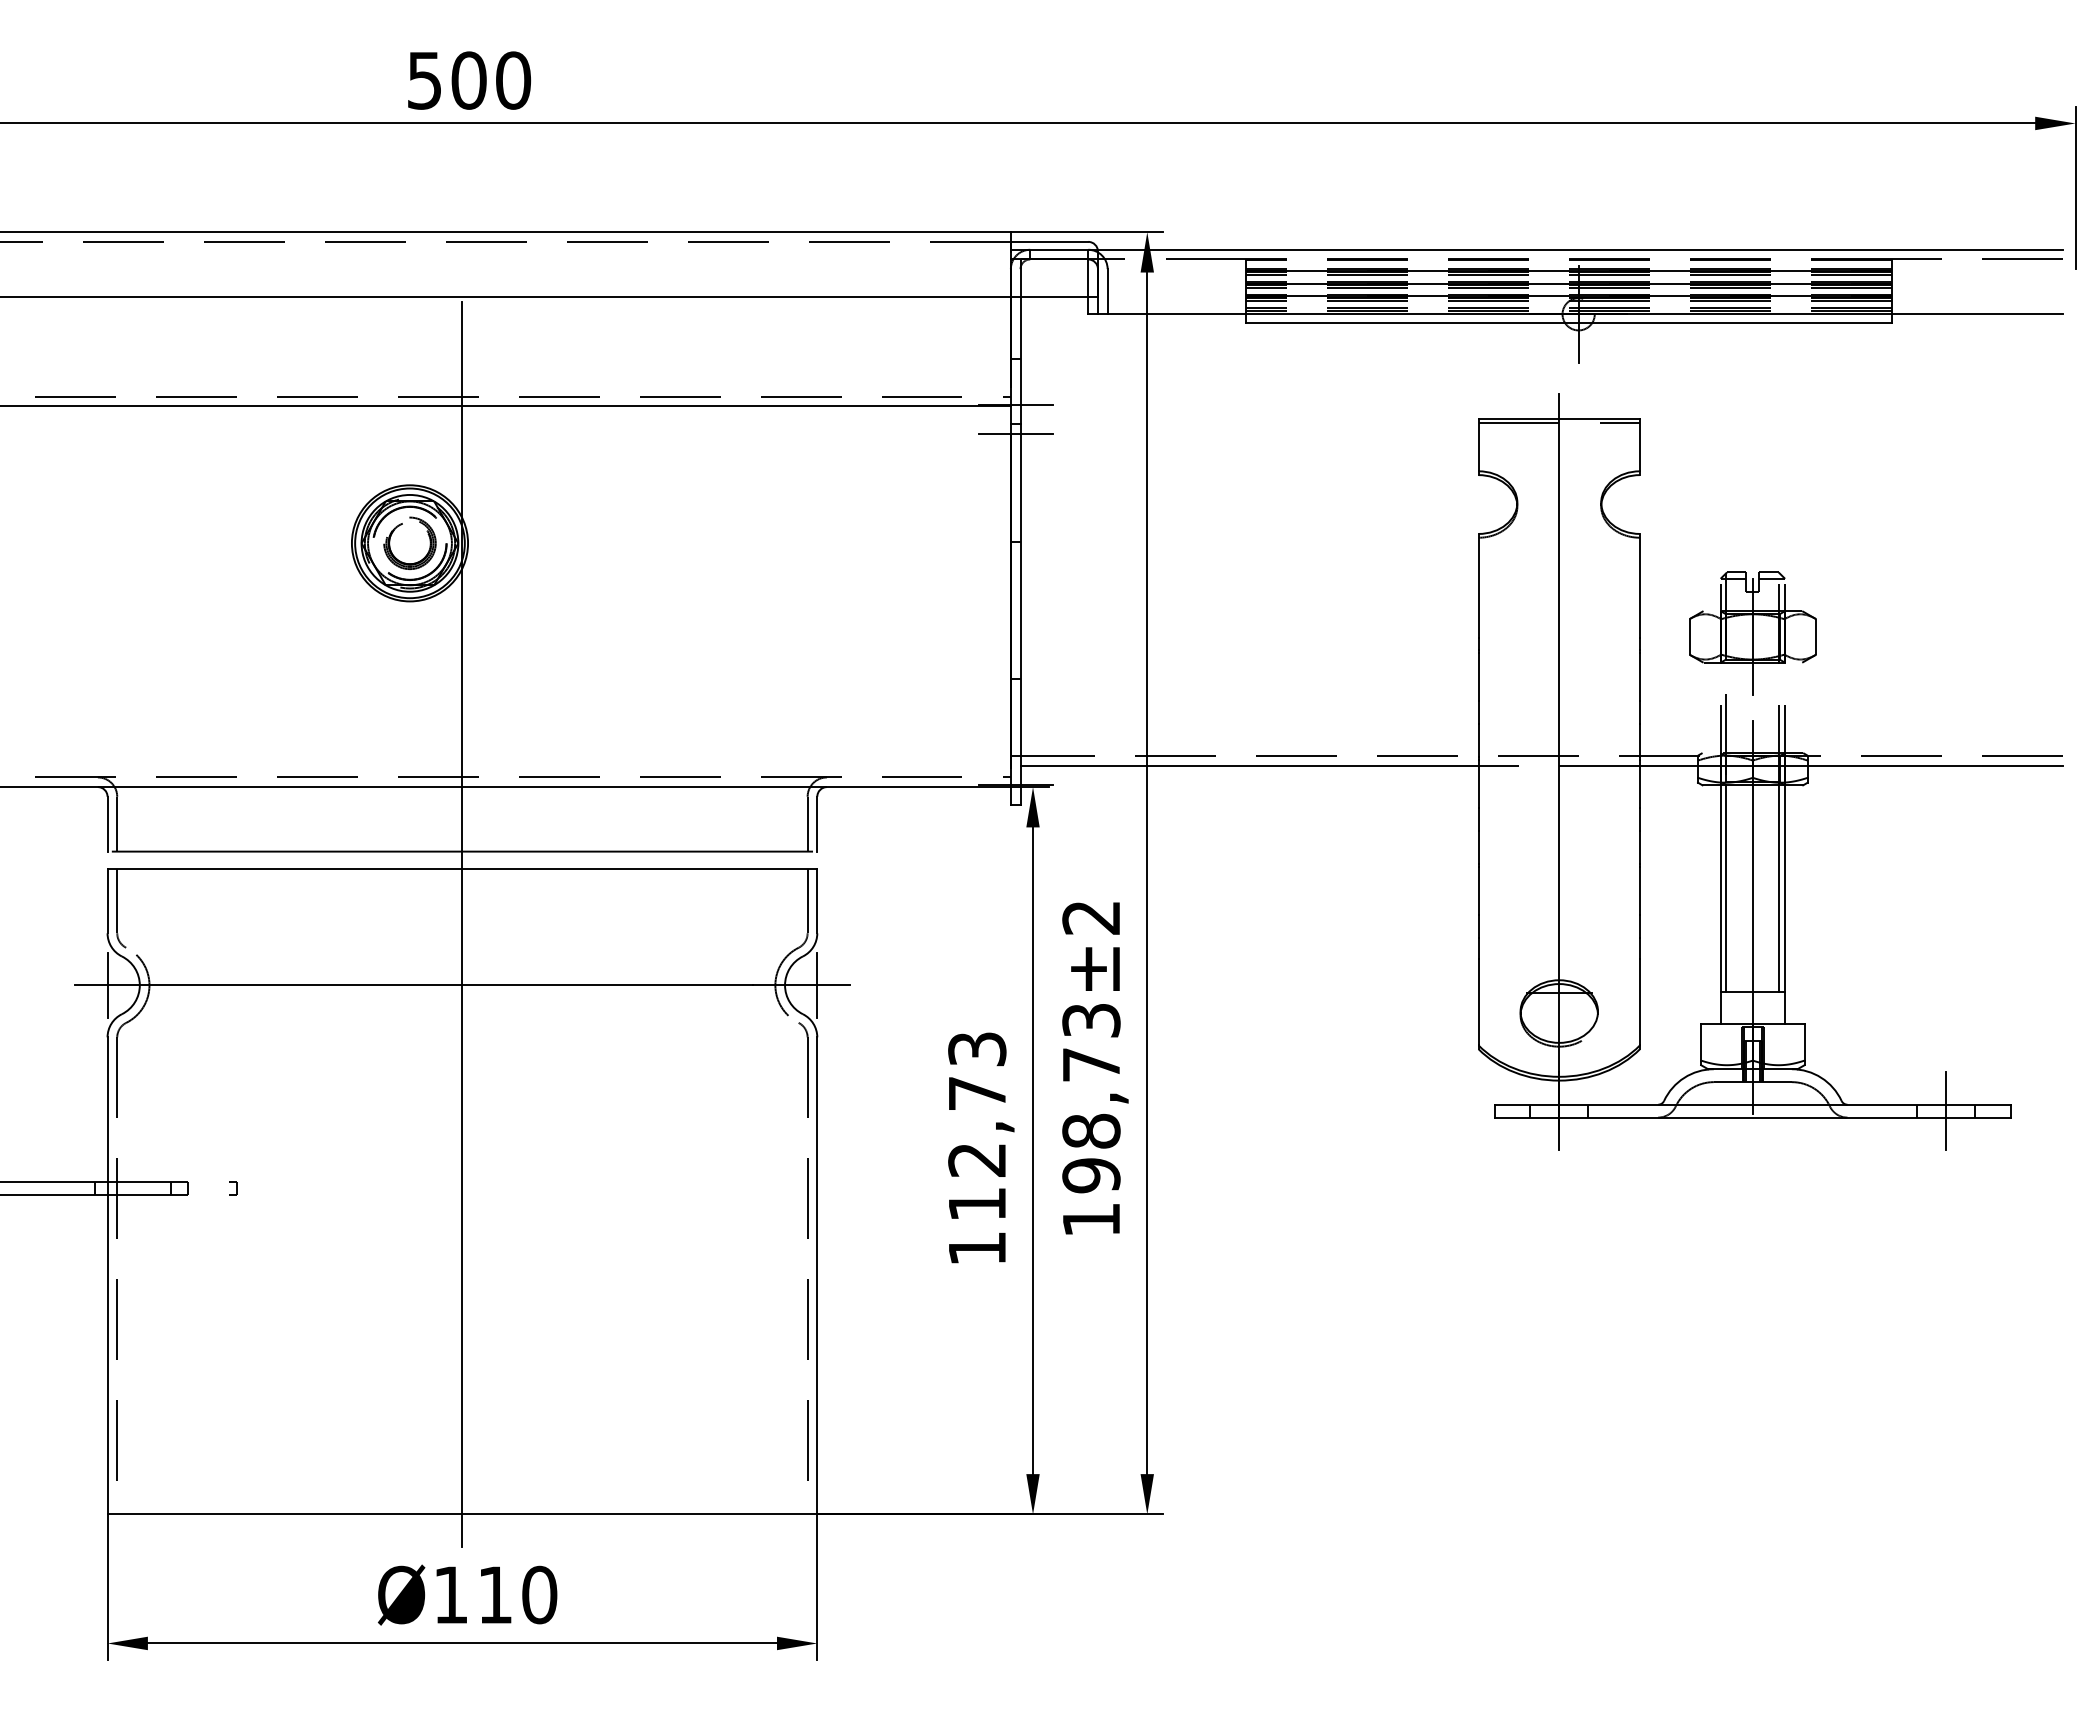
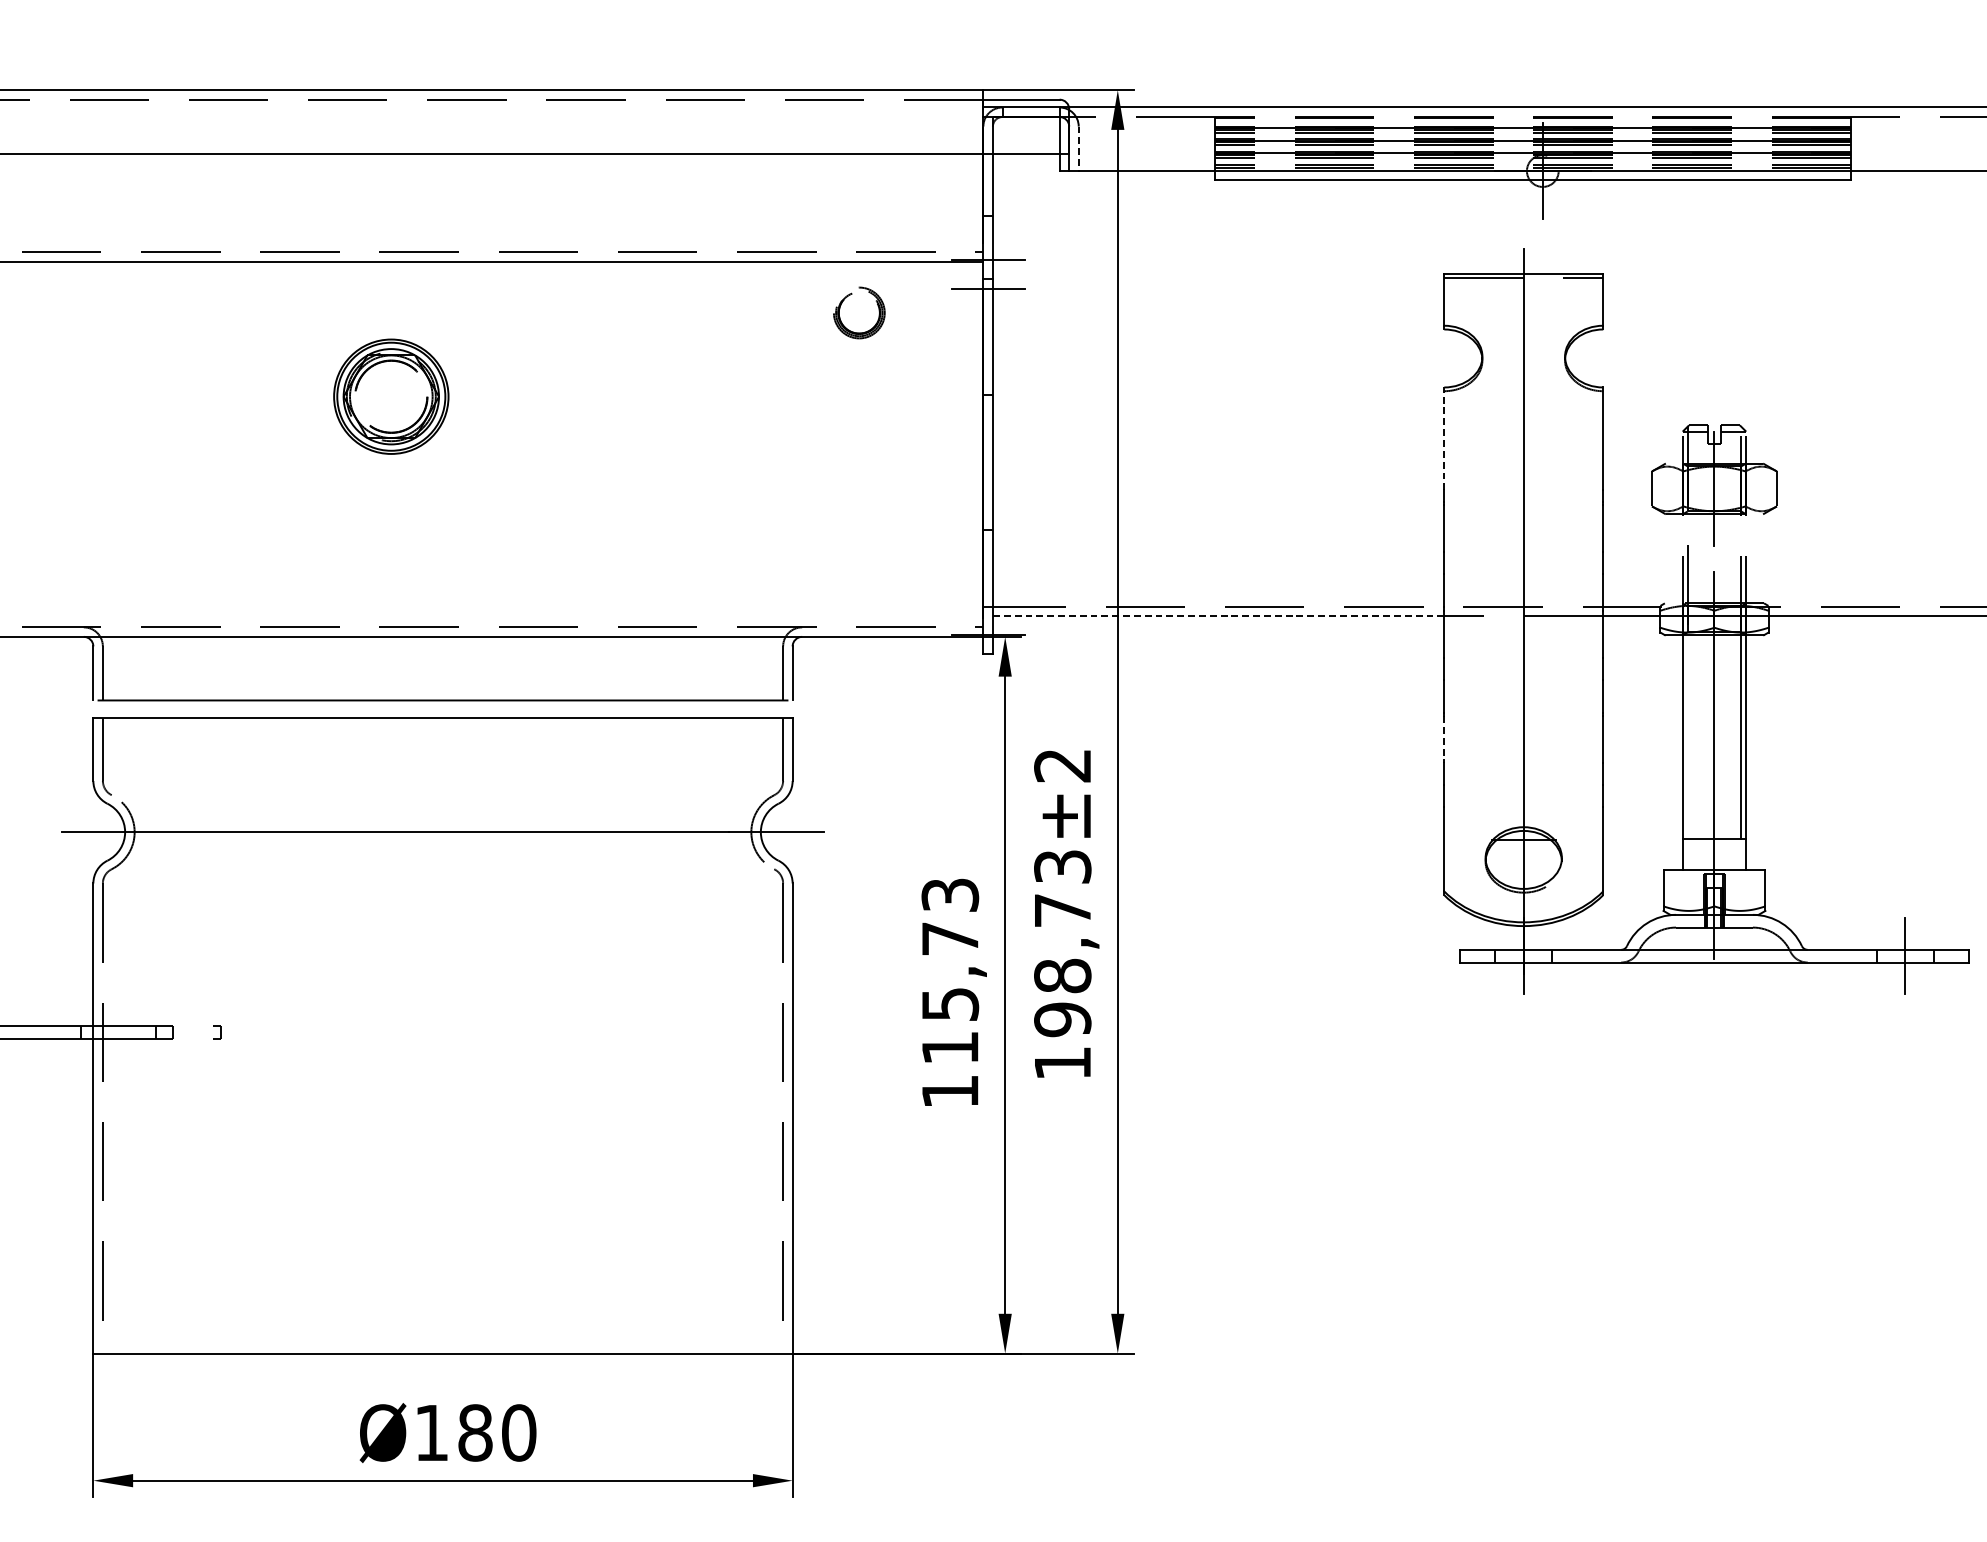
line: (1107, 291) -> (1078, 148), solid -> dashed
part: (394, 531) -> (844, 301), moved
line: (1478, 585) -> (1444, 438), solid -> dashed
line: (1249, 765) -> (1218, 615), solid -> dashed
line: (1726, 888) -> (1688, 736), removed
line: (1478, 891) -> (1444, 739), solid -> dashed
line: (462, 924) -> (443, 772), removed
line: (107, 985) -> (93, 832), removed
line: (817, 985) -> (792, 832), removed
text: (977, 1160) -> (950, 1004), 112,73 -> 115,73
text: (495, 1594) -> (475, 1432), 110 -> 180

